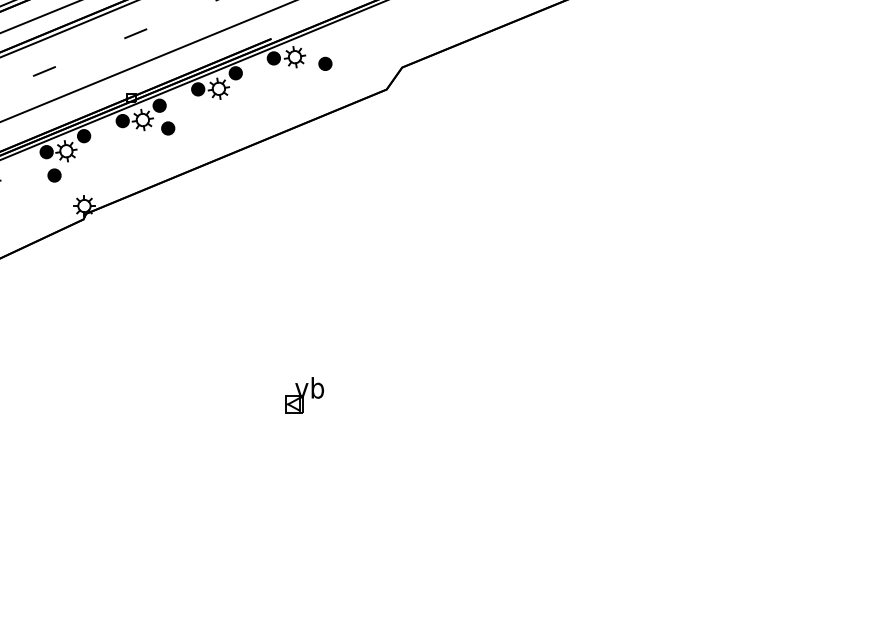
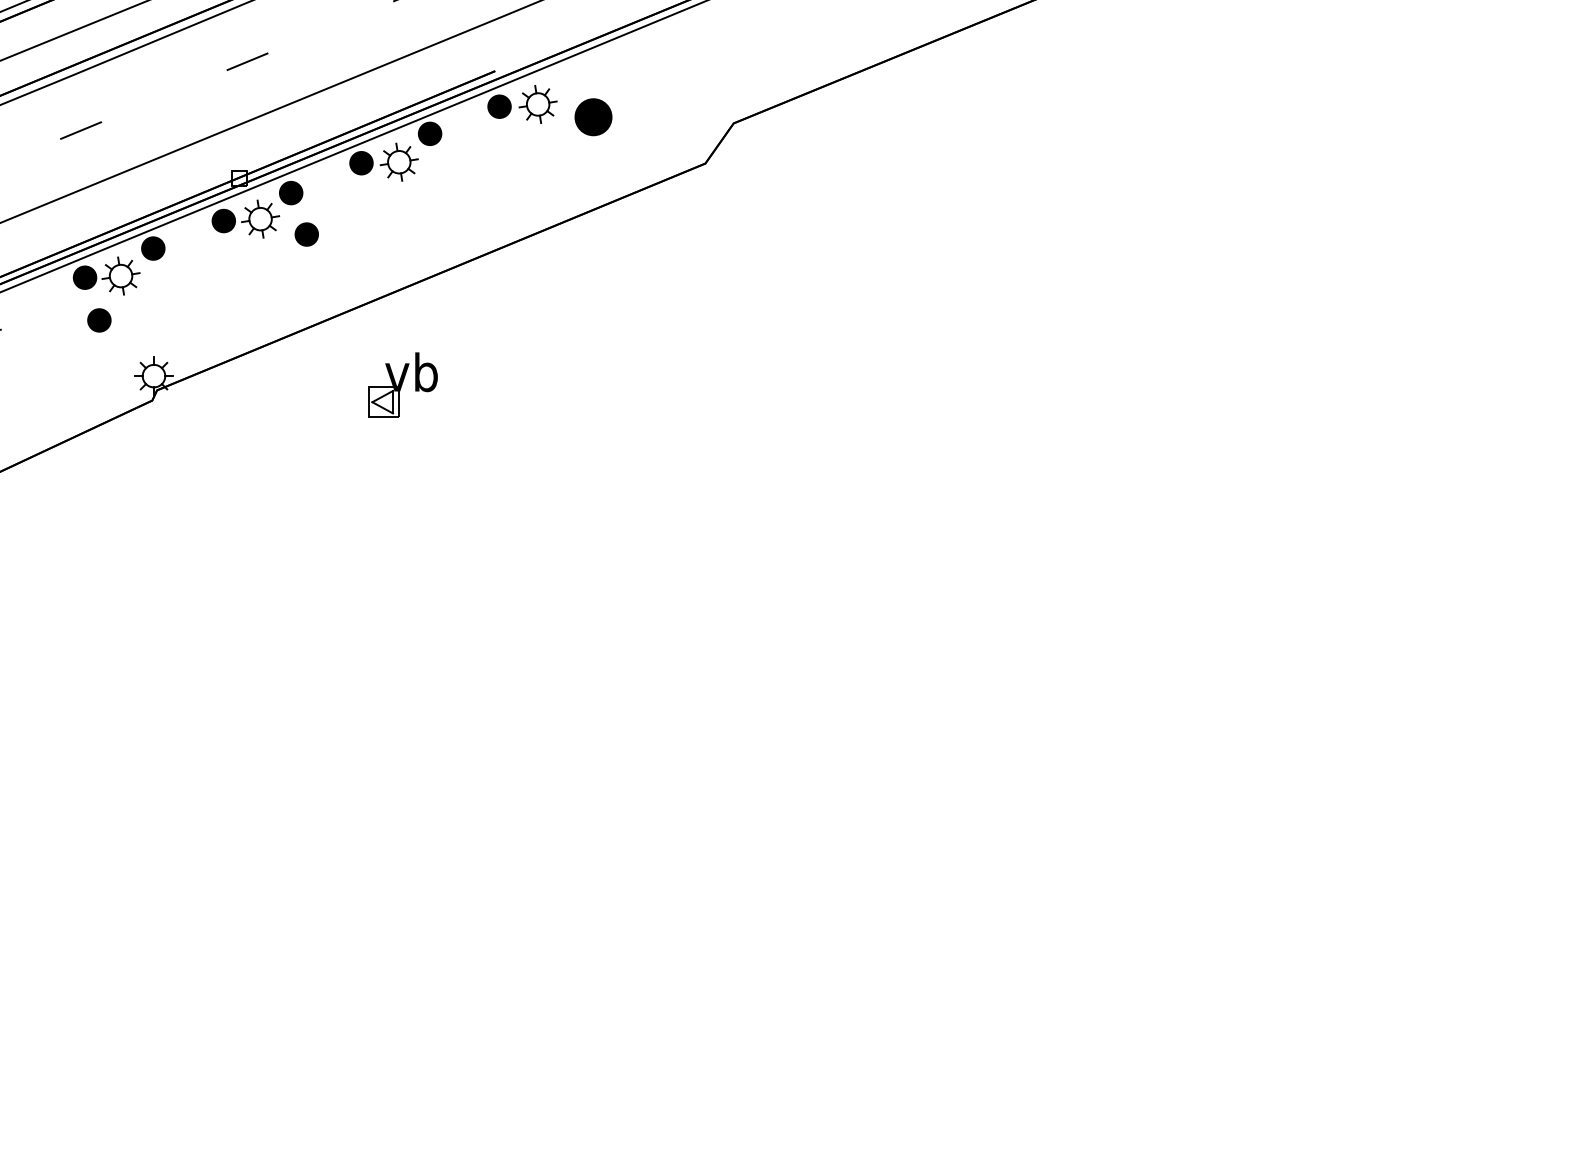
part: (325, 63) -> (593, 116), size x1.6
part: (304, 395) -> (402, 386), moved

